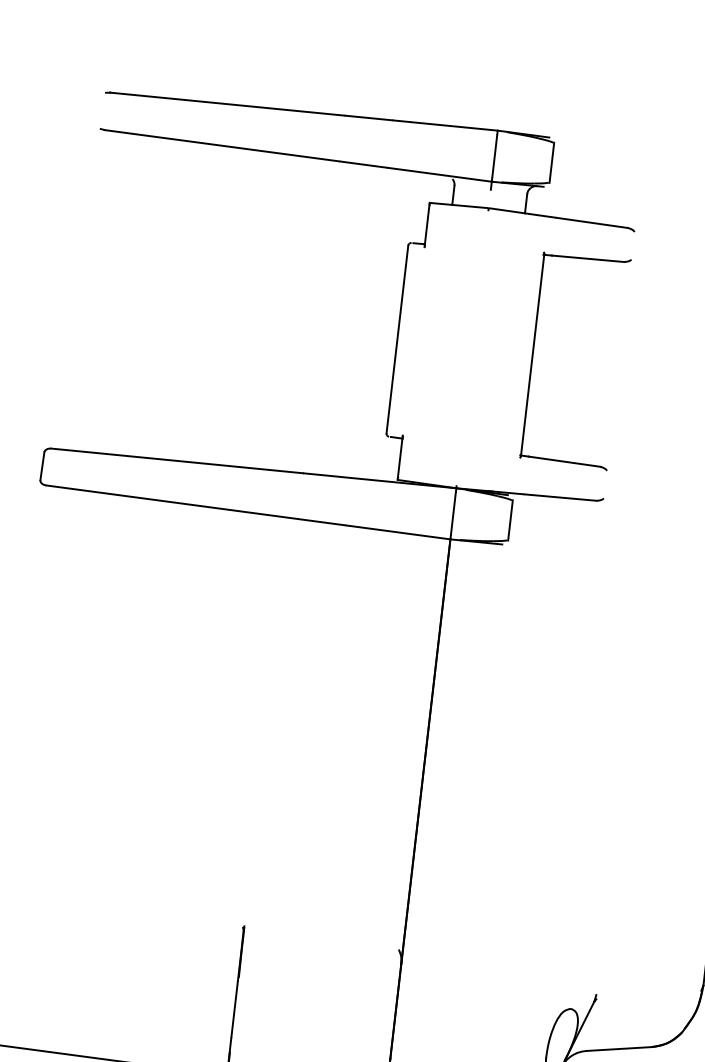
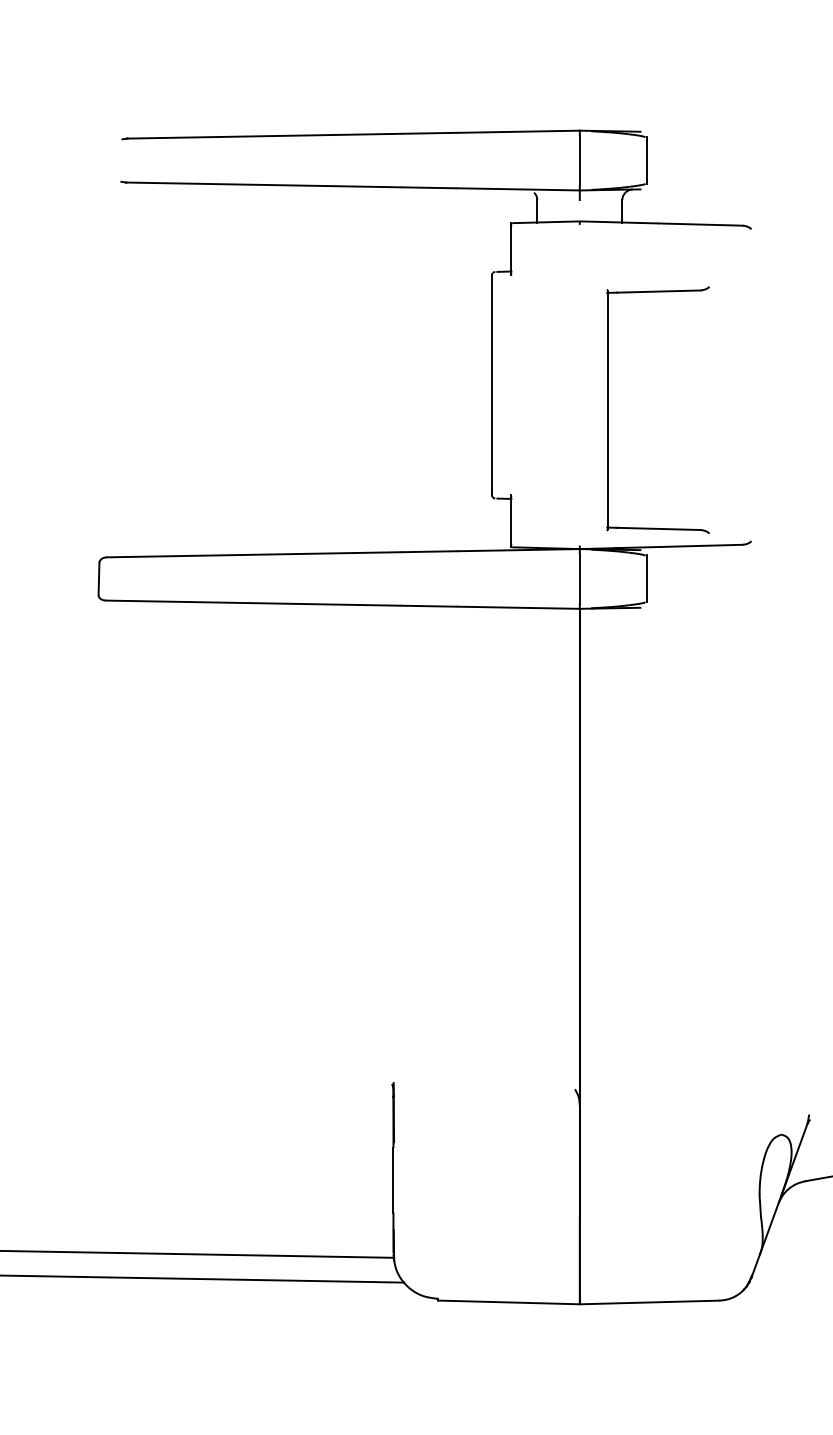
part: (533, 354) -> (608, 409), moved

